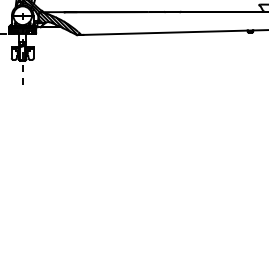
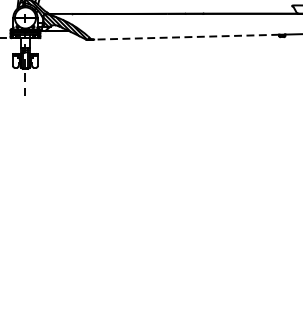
line: (161, 32) -> (181, 36), solid -> dashed

